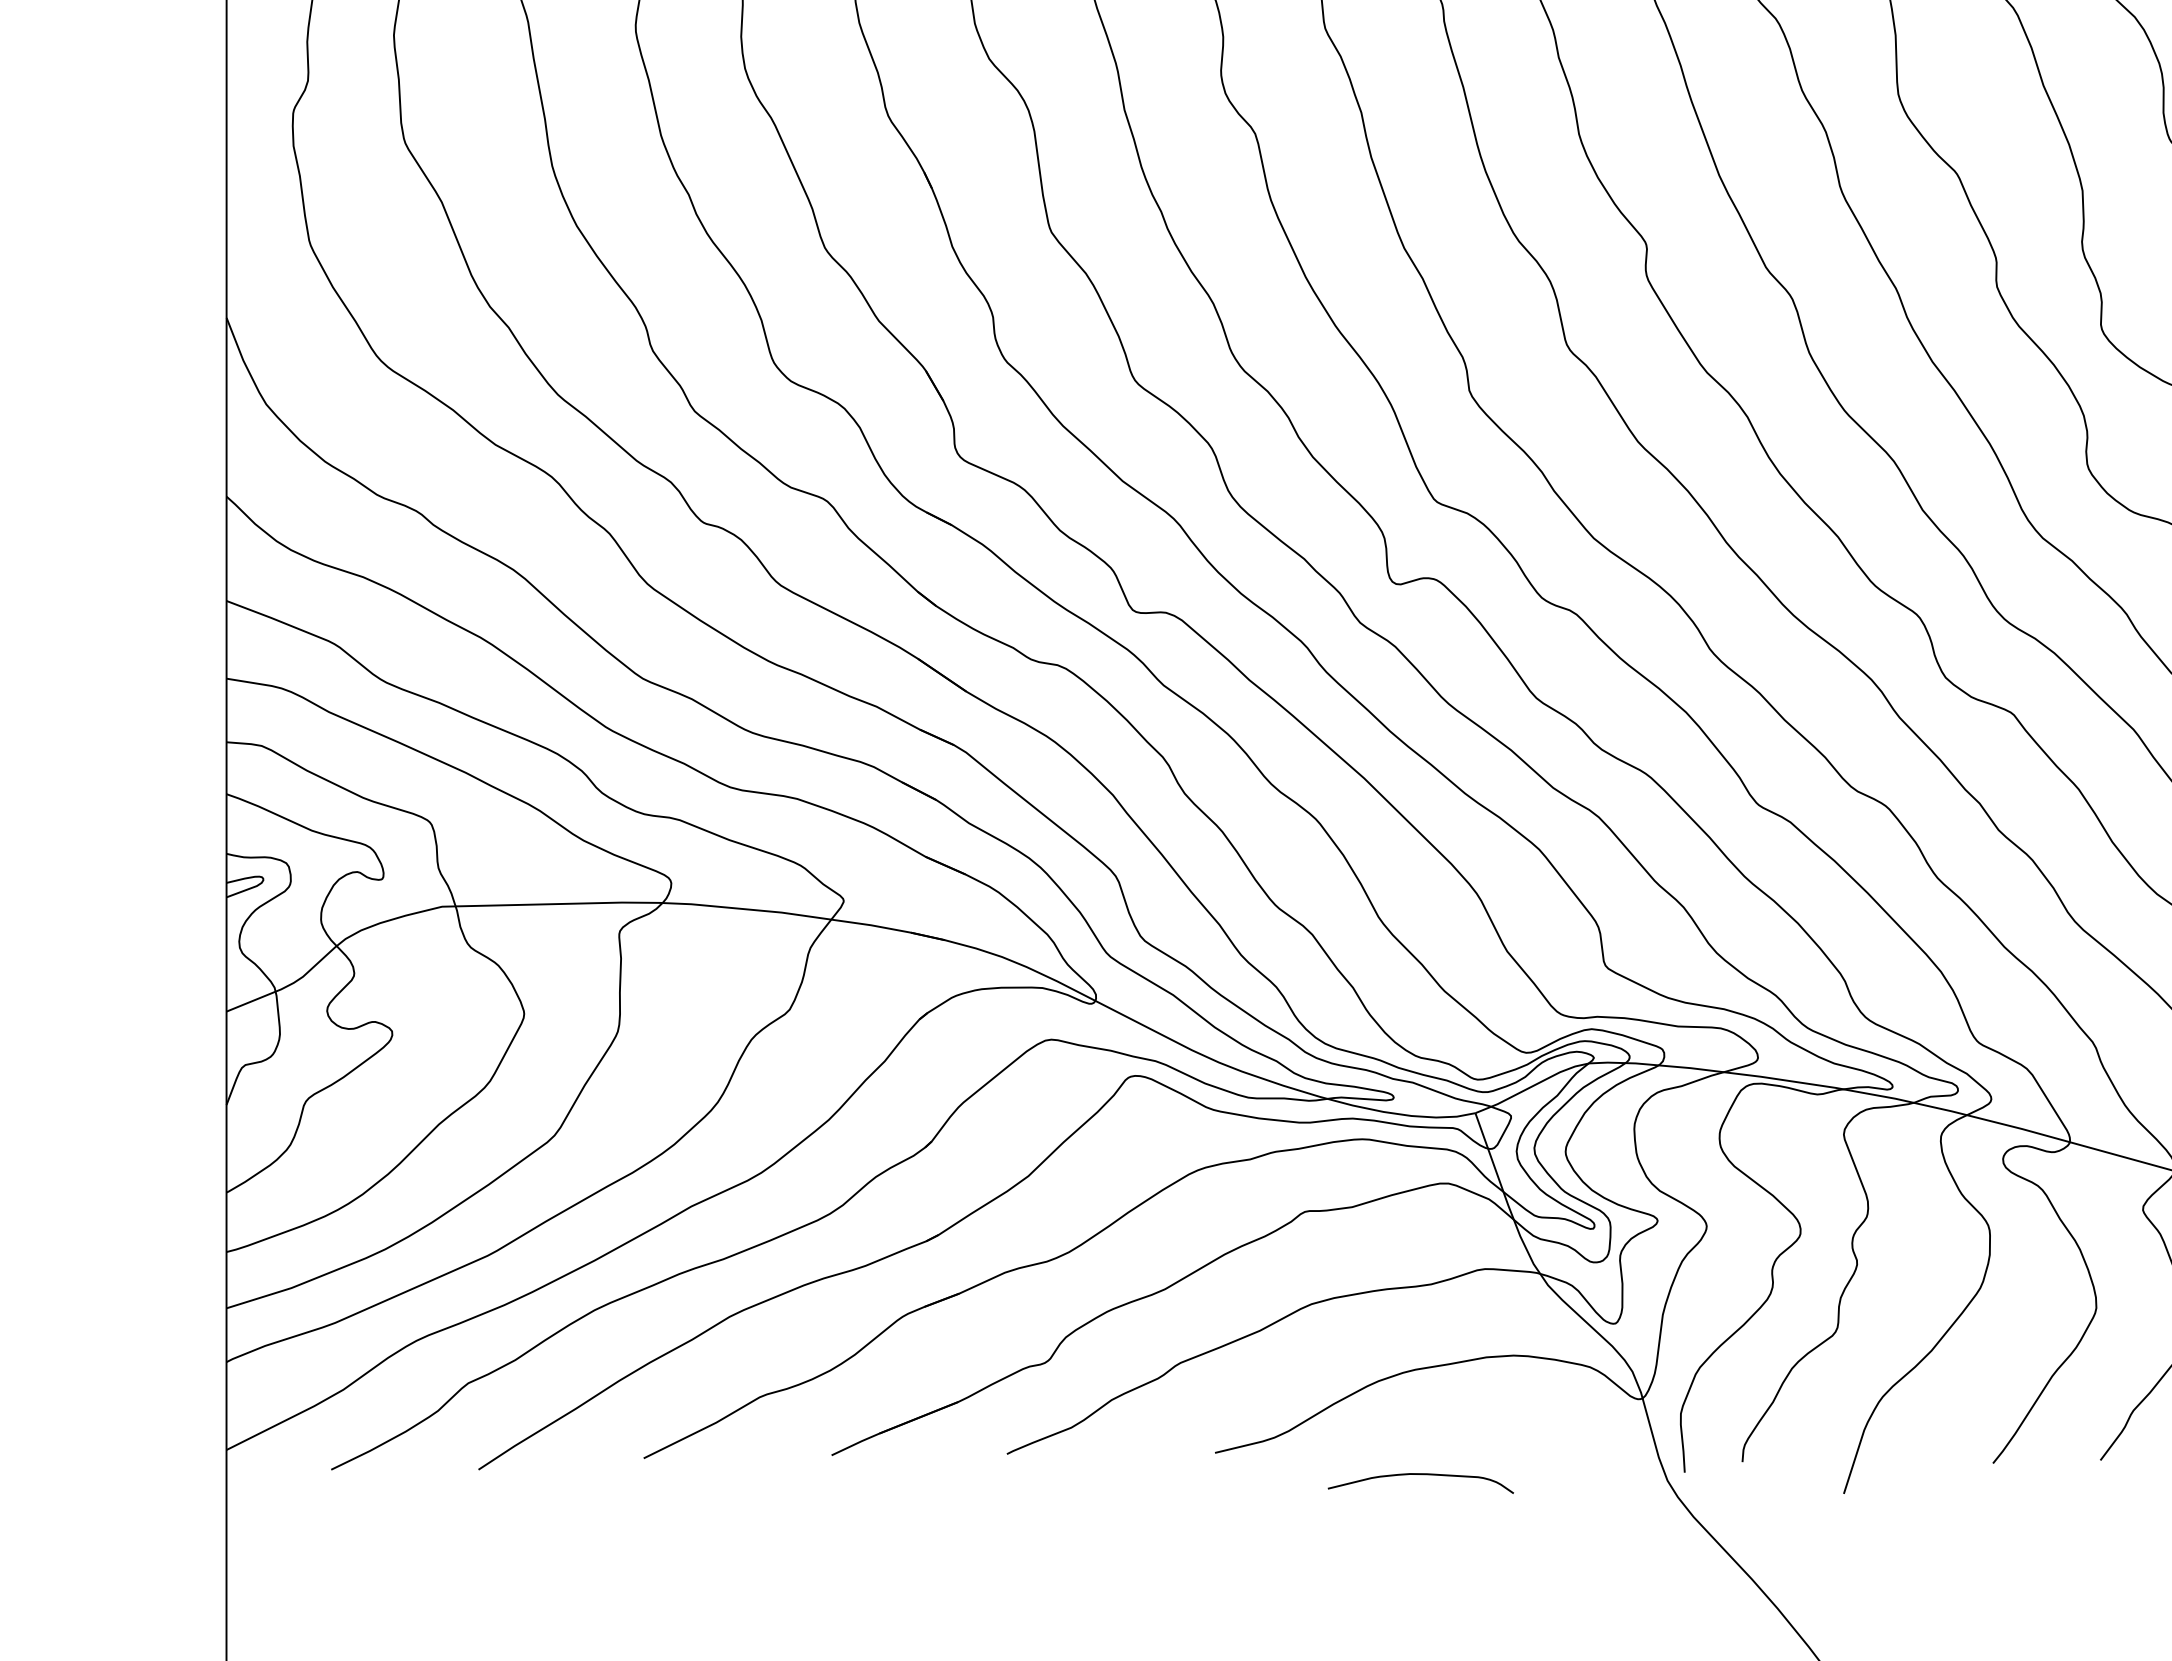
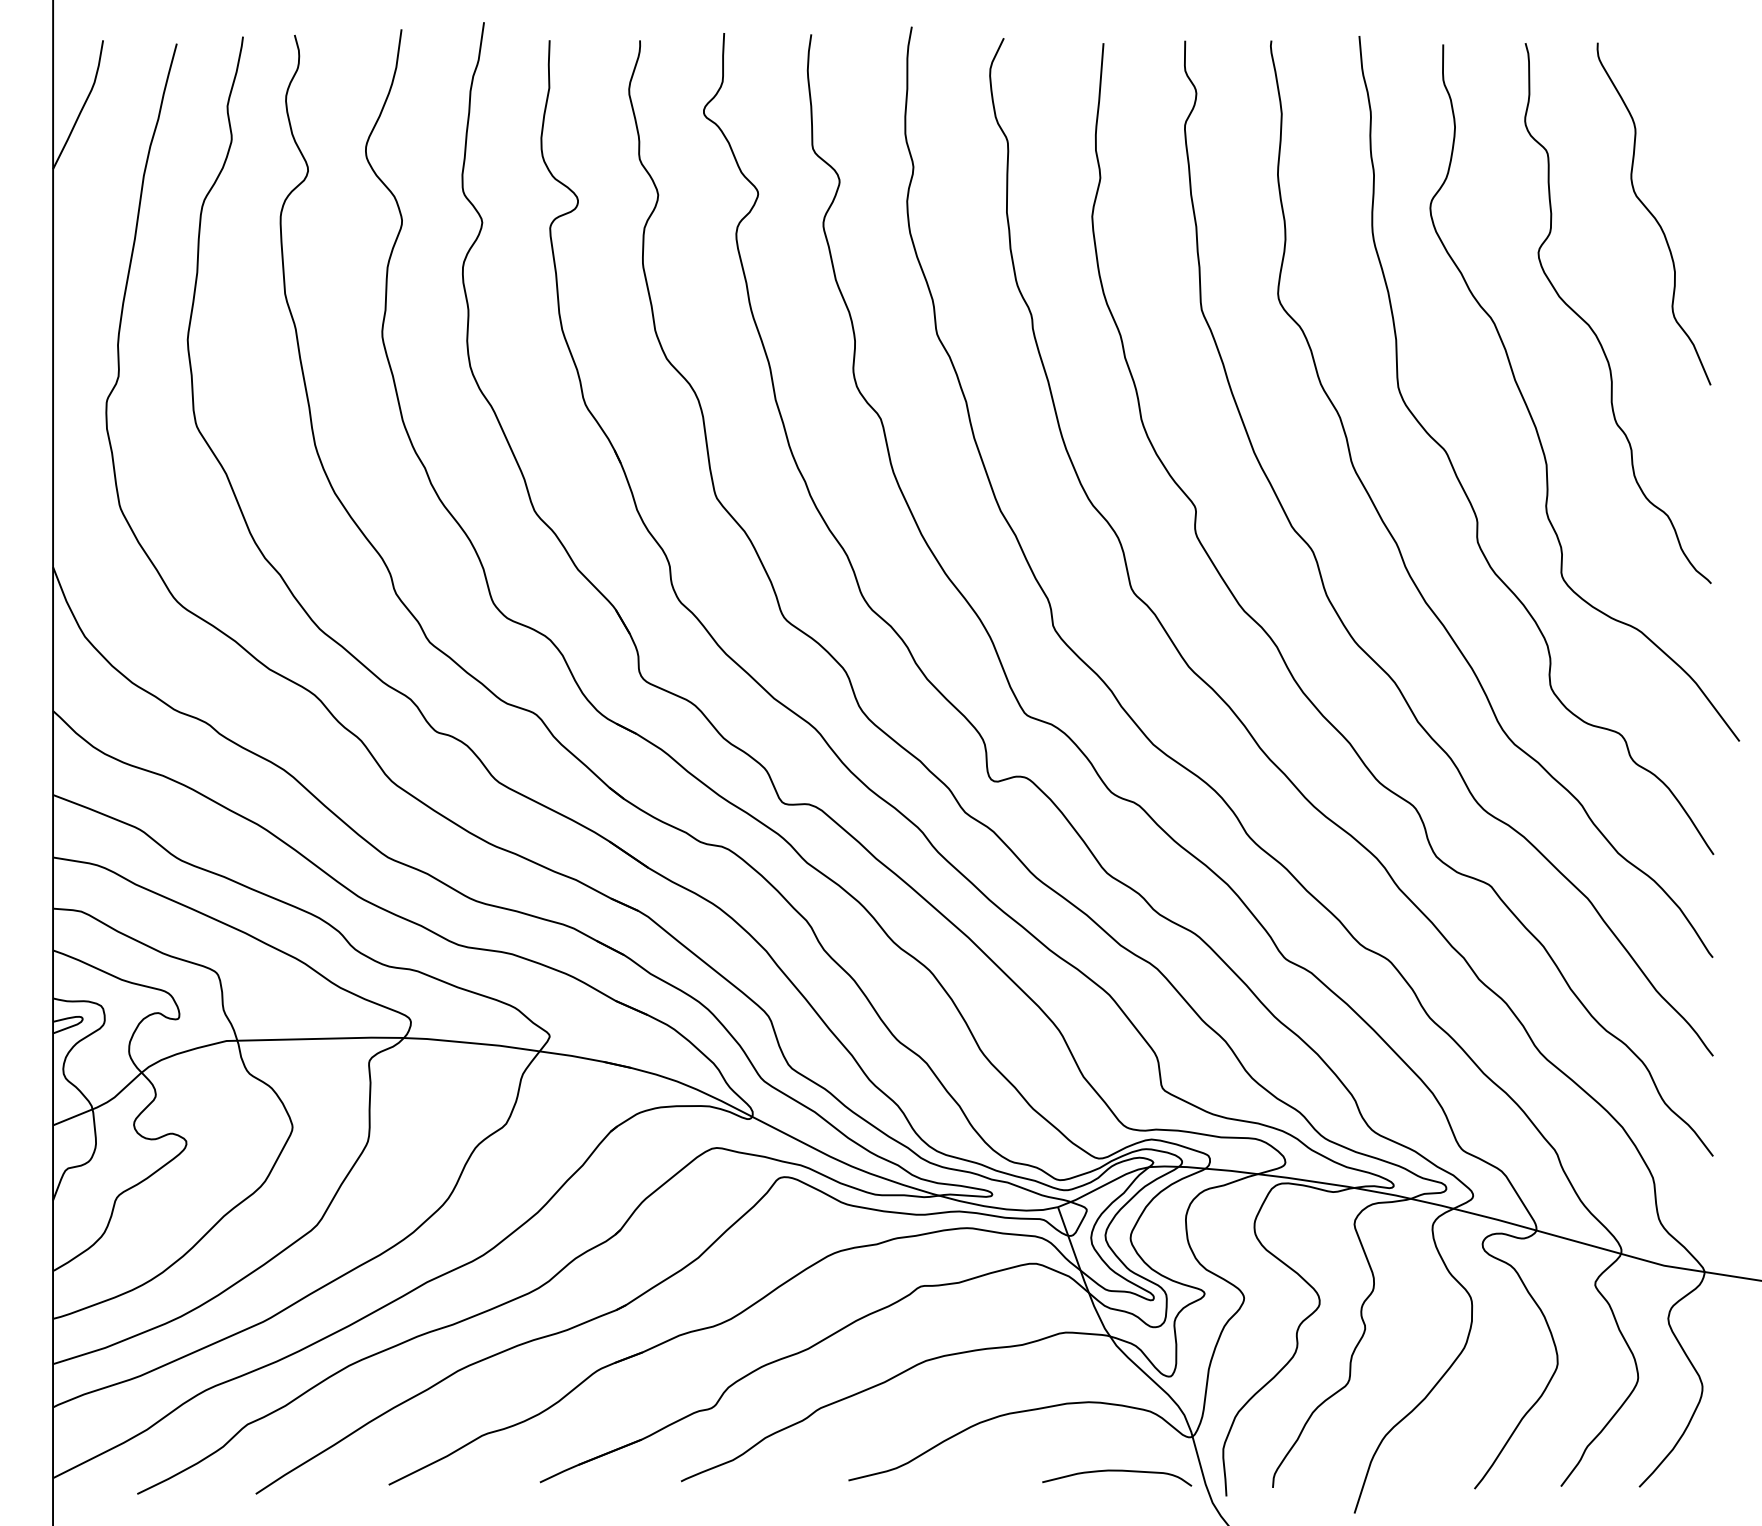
curve: (1421, 1475) -> (1117, 1471), moved

